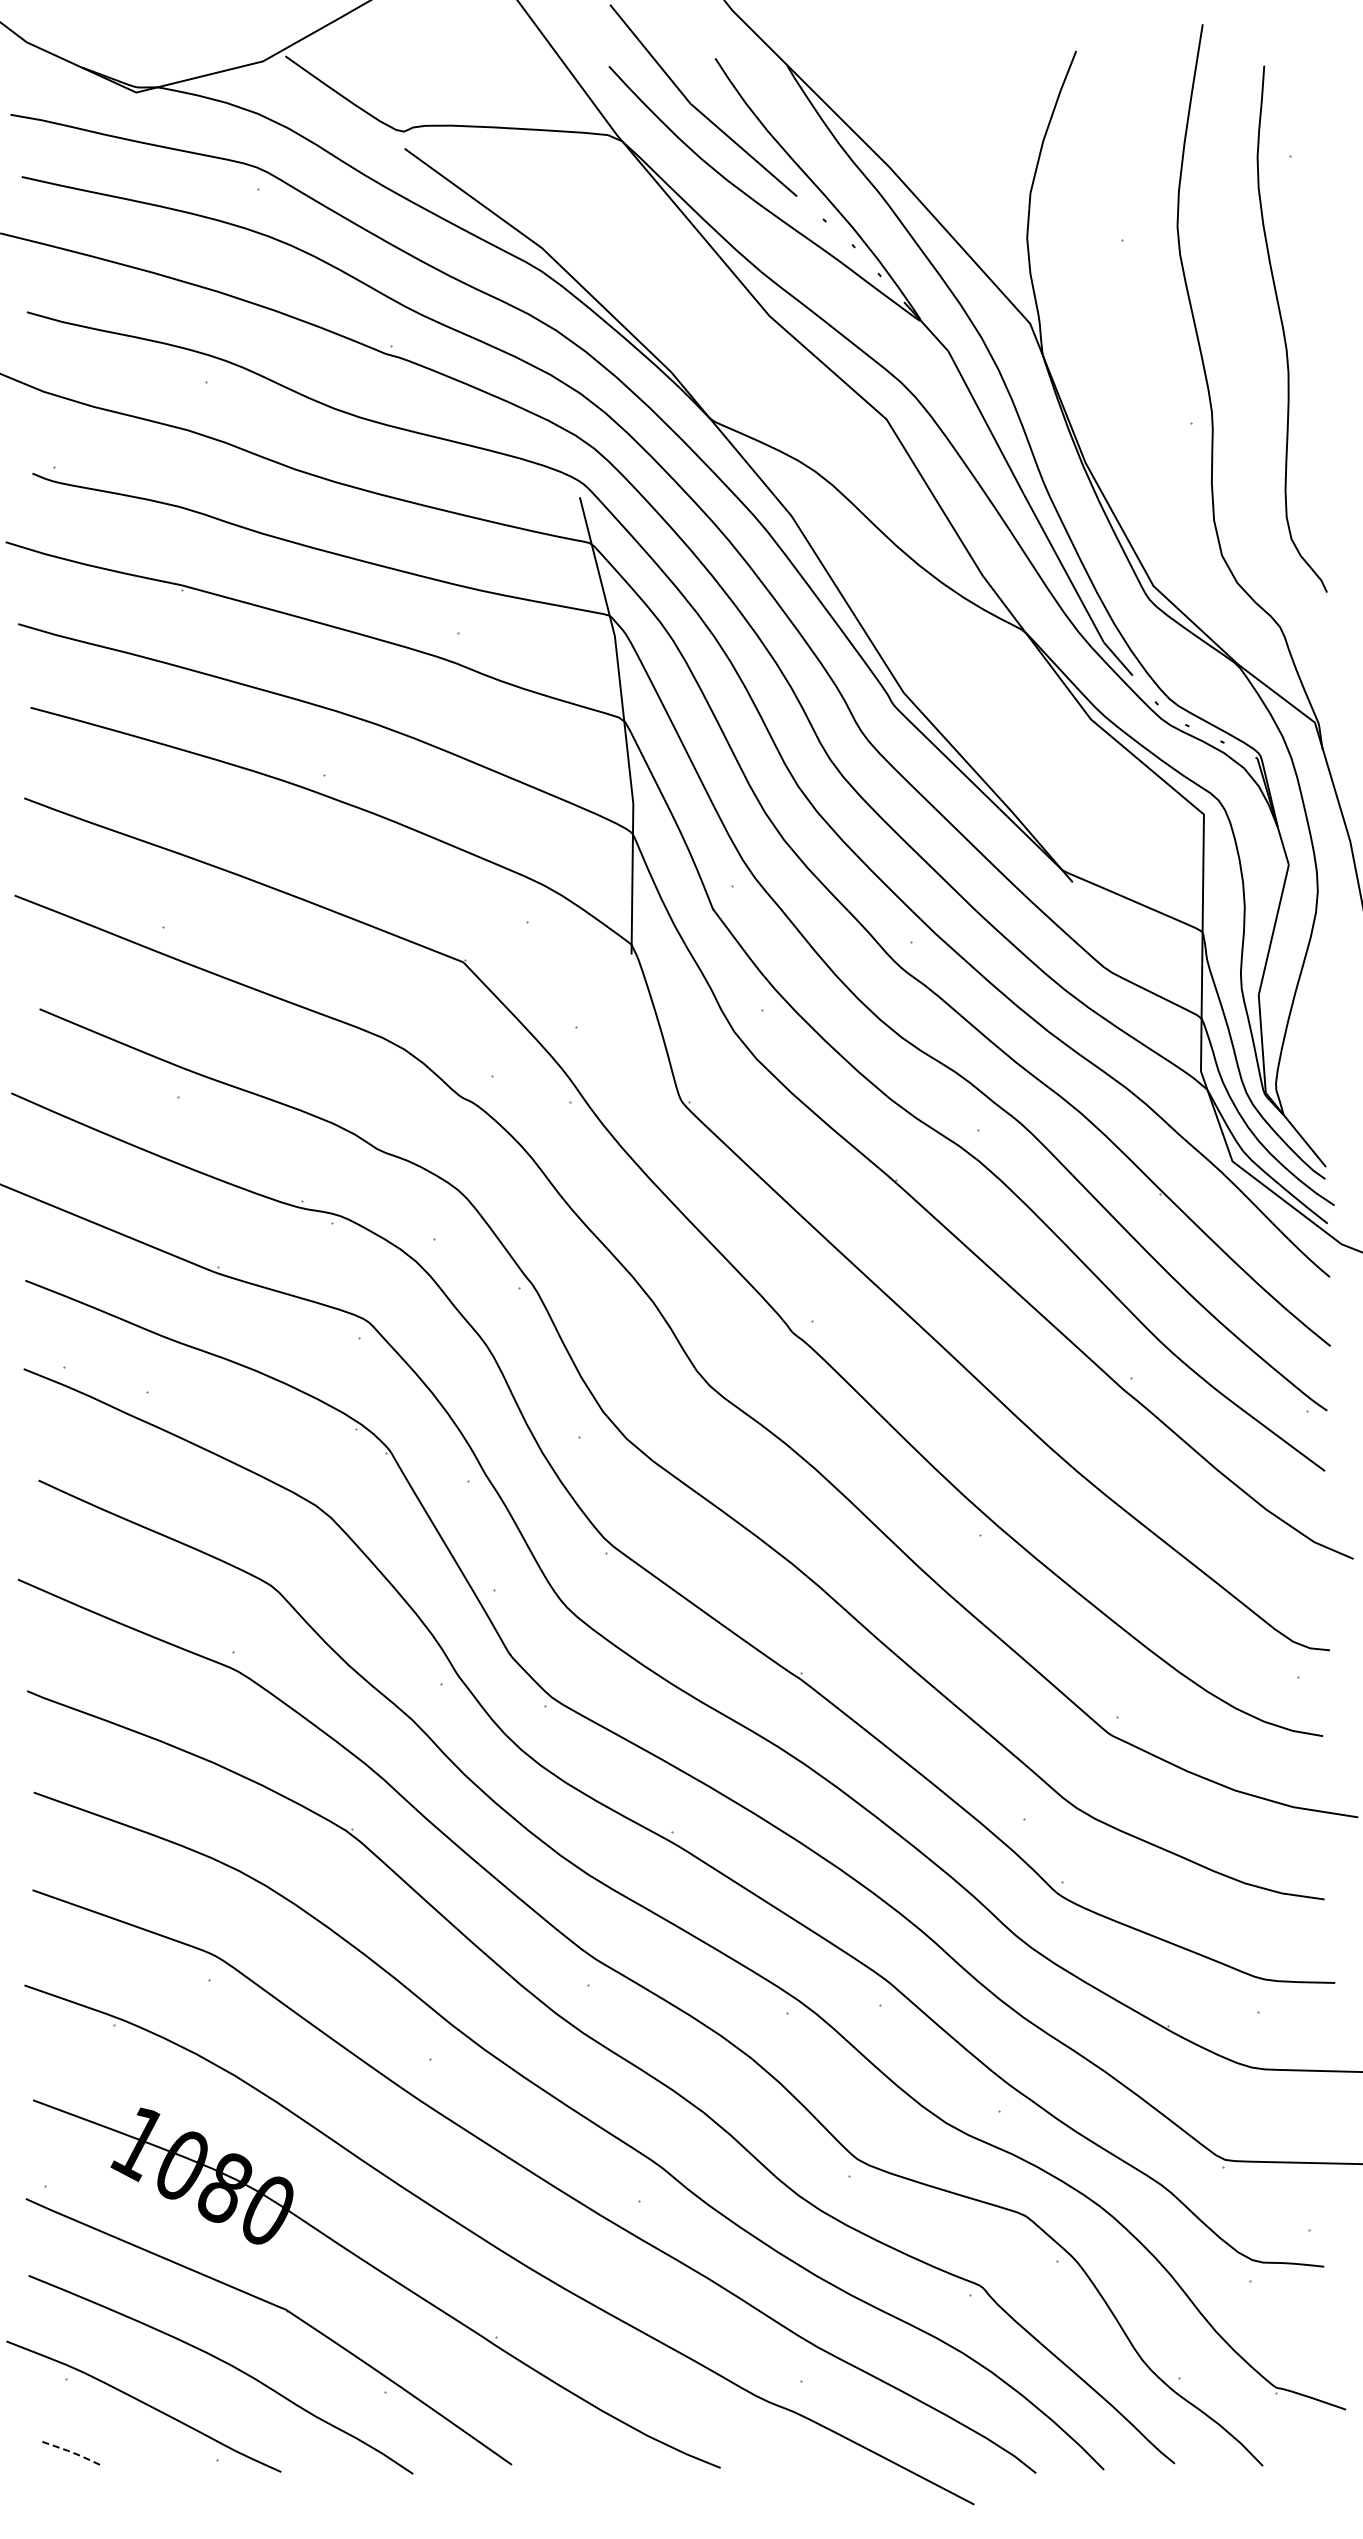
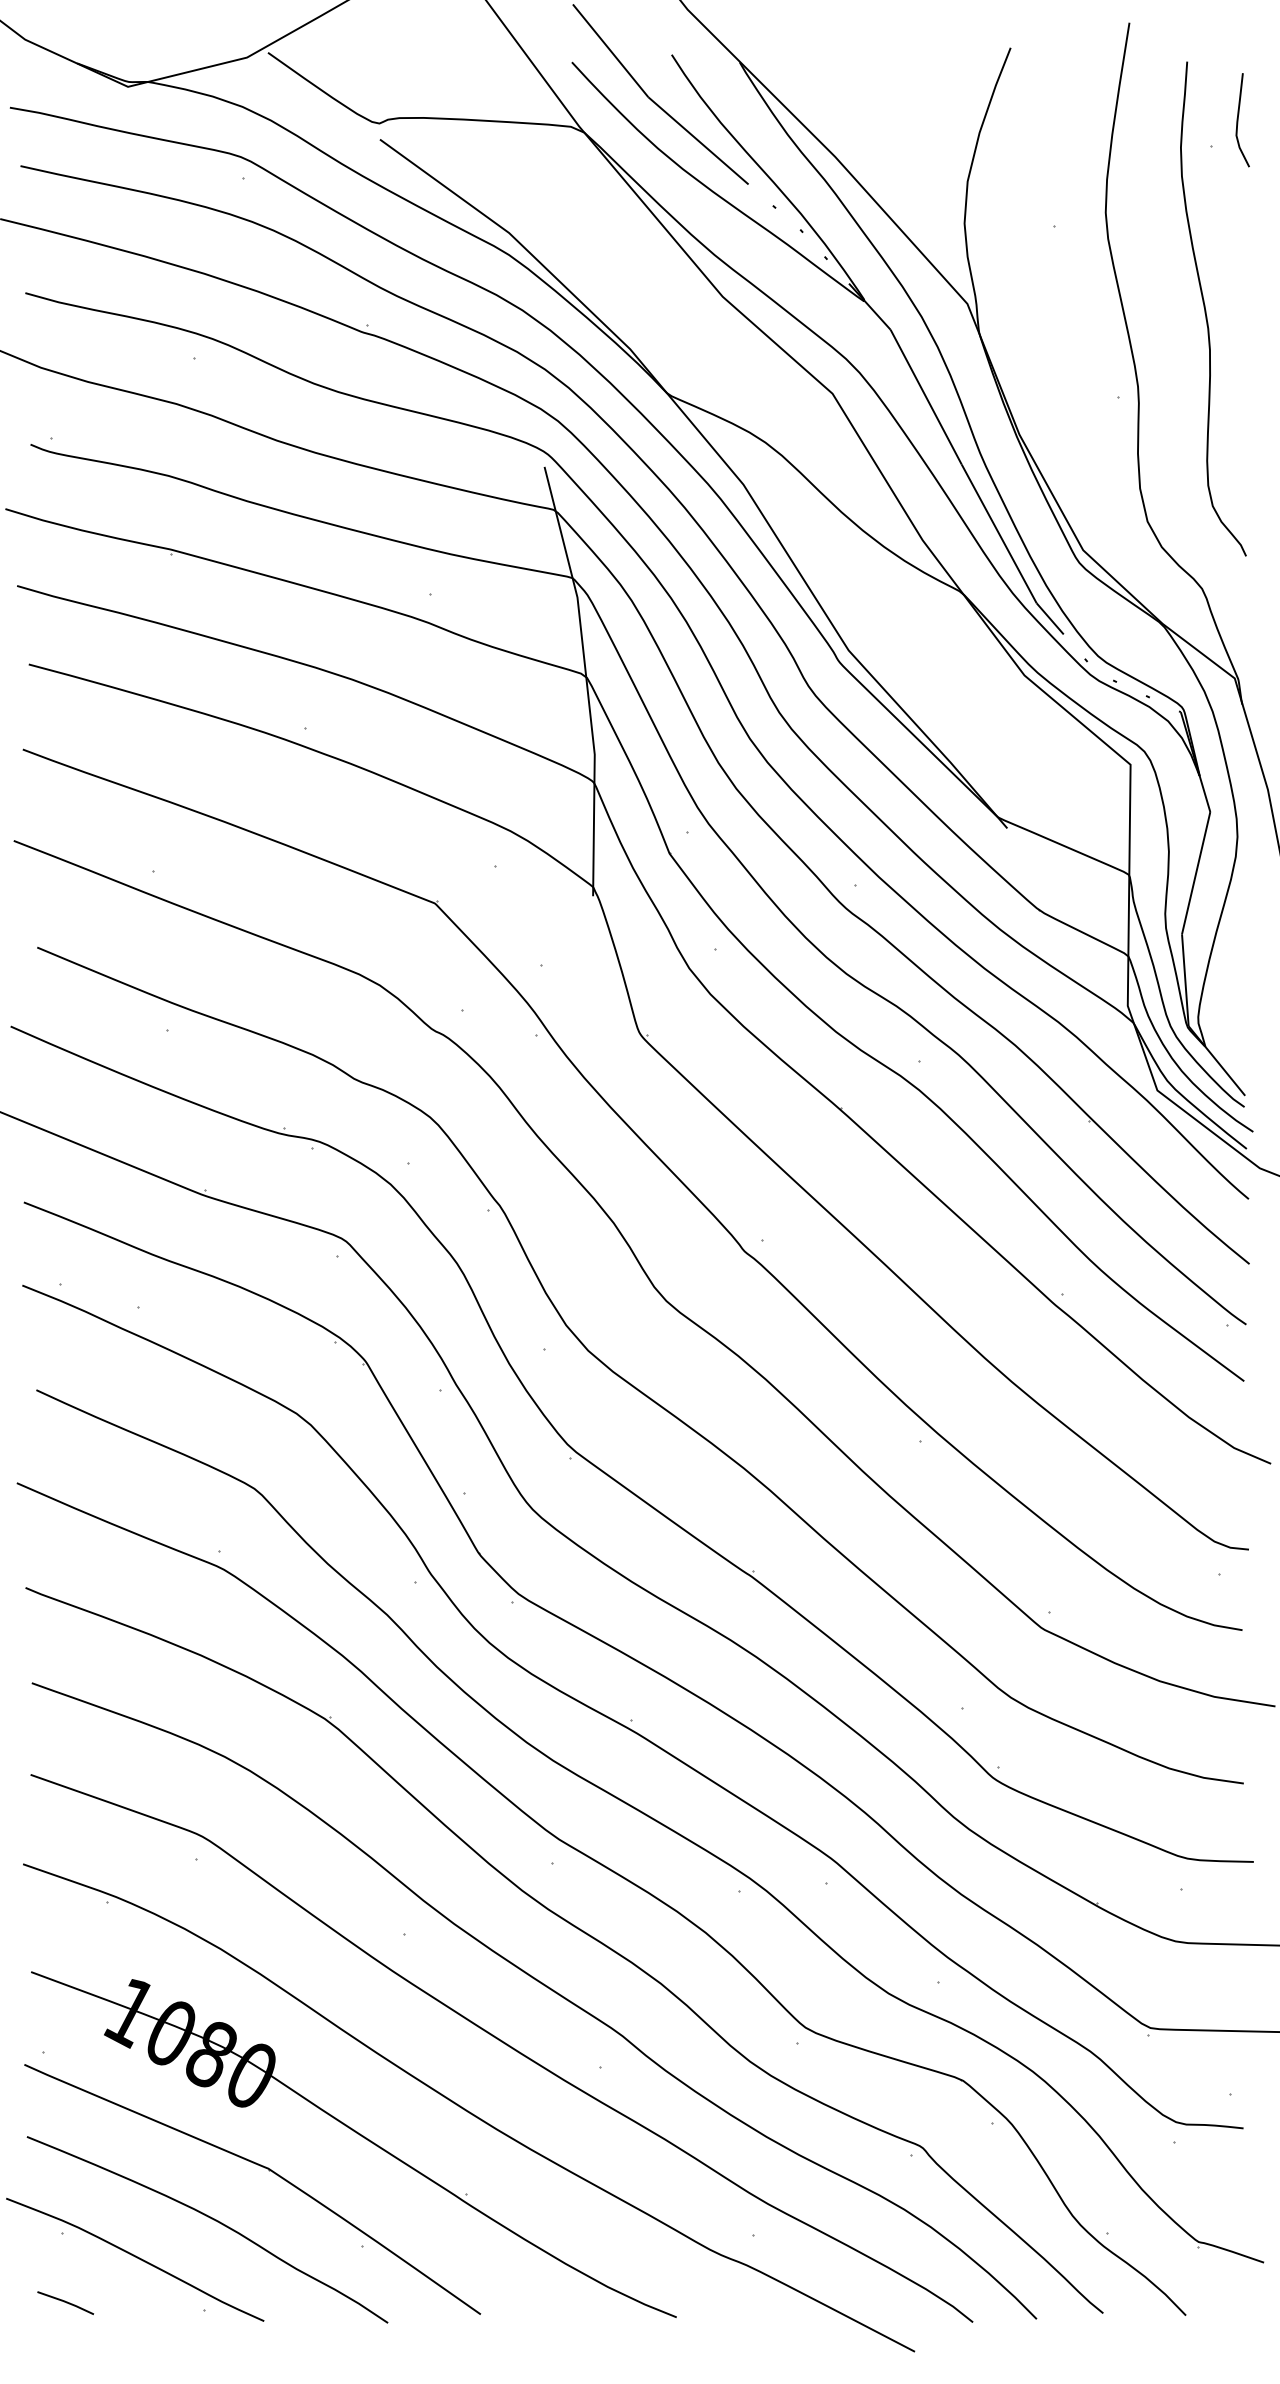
curve: (1319, 125) -> (1239, 117), added
line: (70, 2451) -> (66, 2301), dashed -> solid

